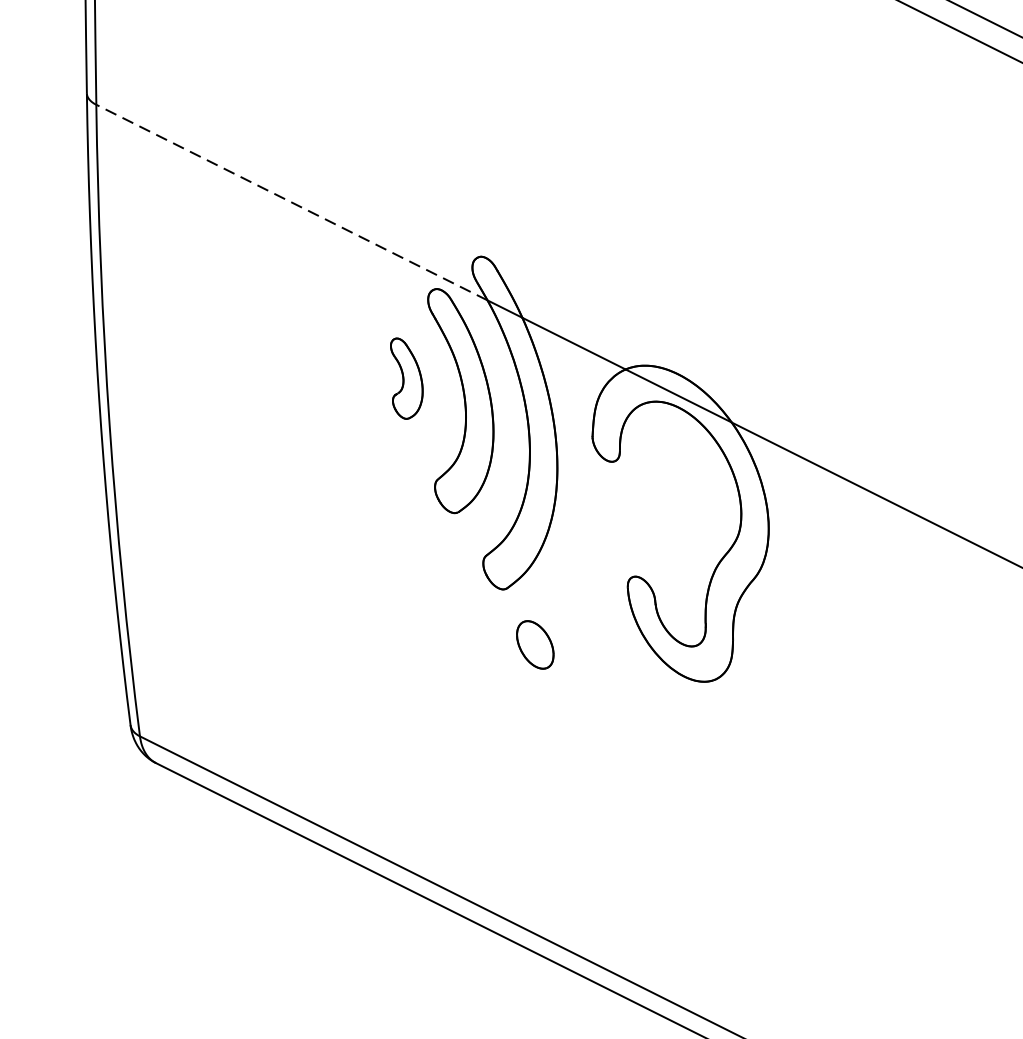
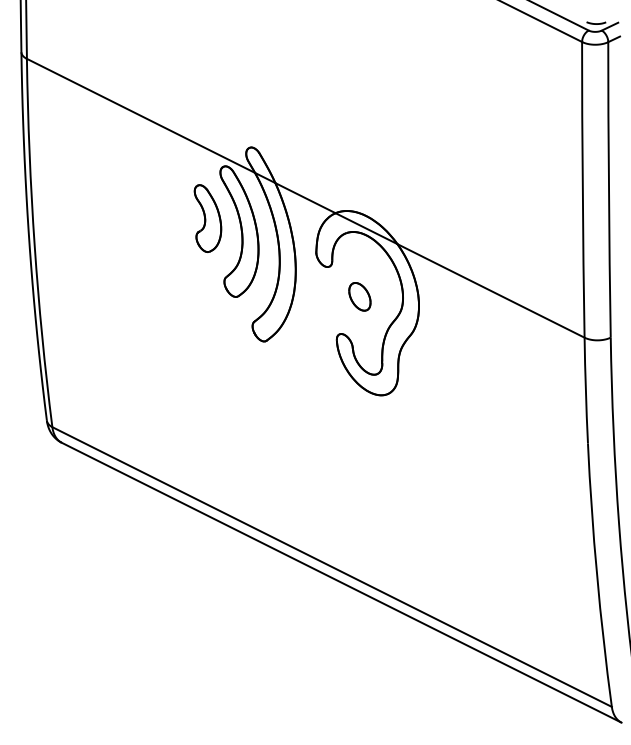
line: (292, 201) -> (141, 115), dashed -> solid
part: (405, 378) -> (207, 218), size x1.43
part: (534, 644) -> (359, 296), moved

